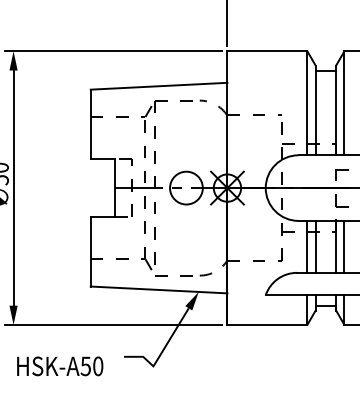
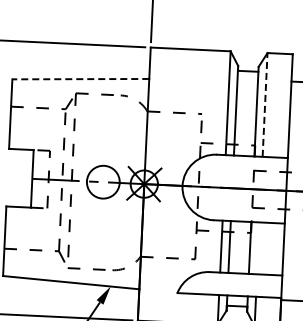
line: (158, 86) -> (80, 79), solid -> dashed
line: (344, 103) -> (265, 105), solid -> dashed
line: (344, 246) -> (258, 247), removed

